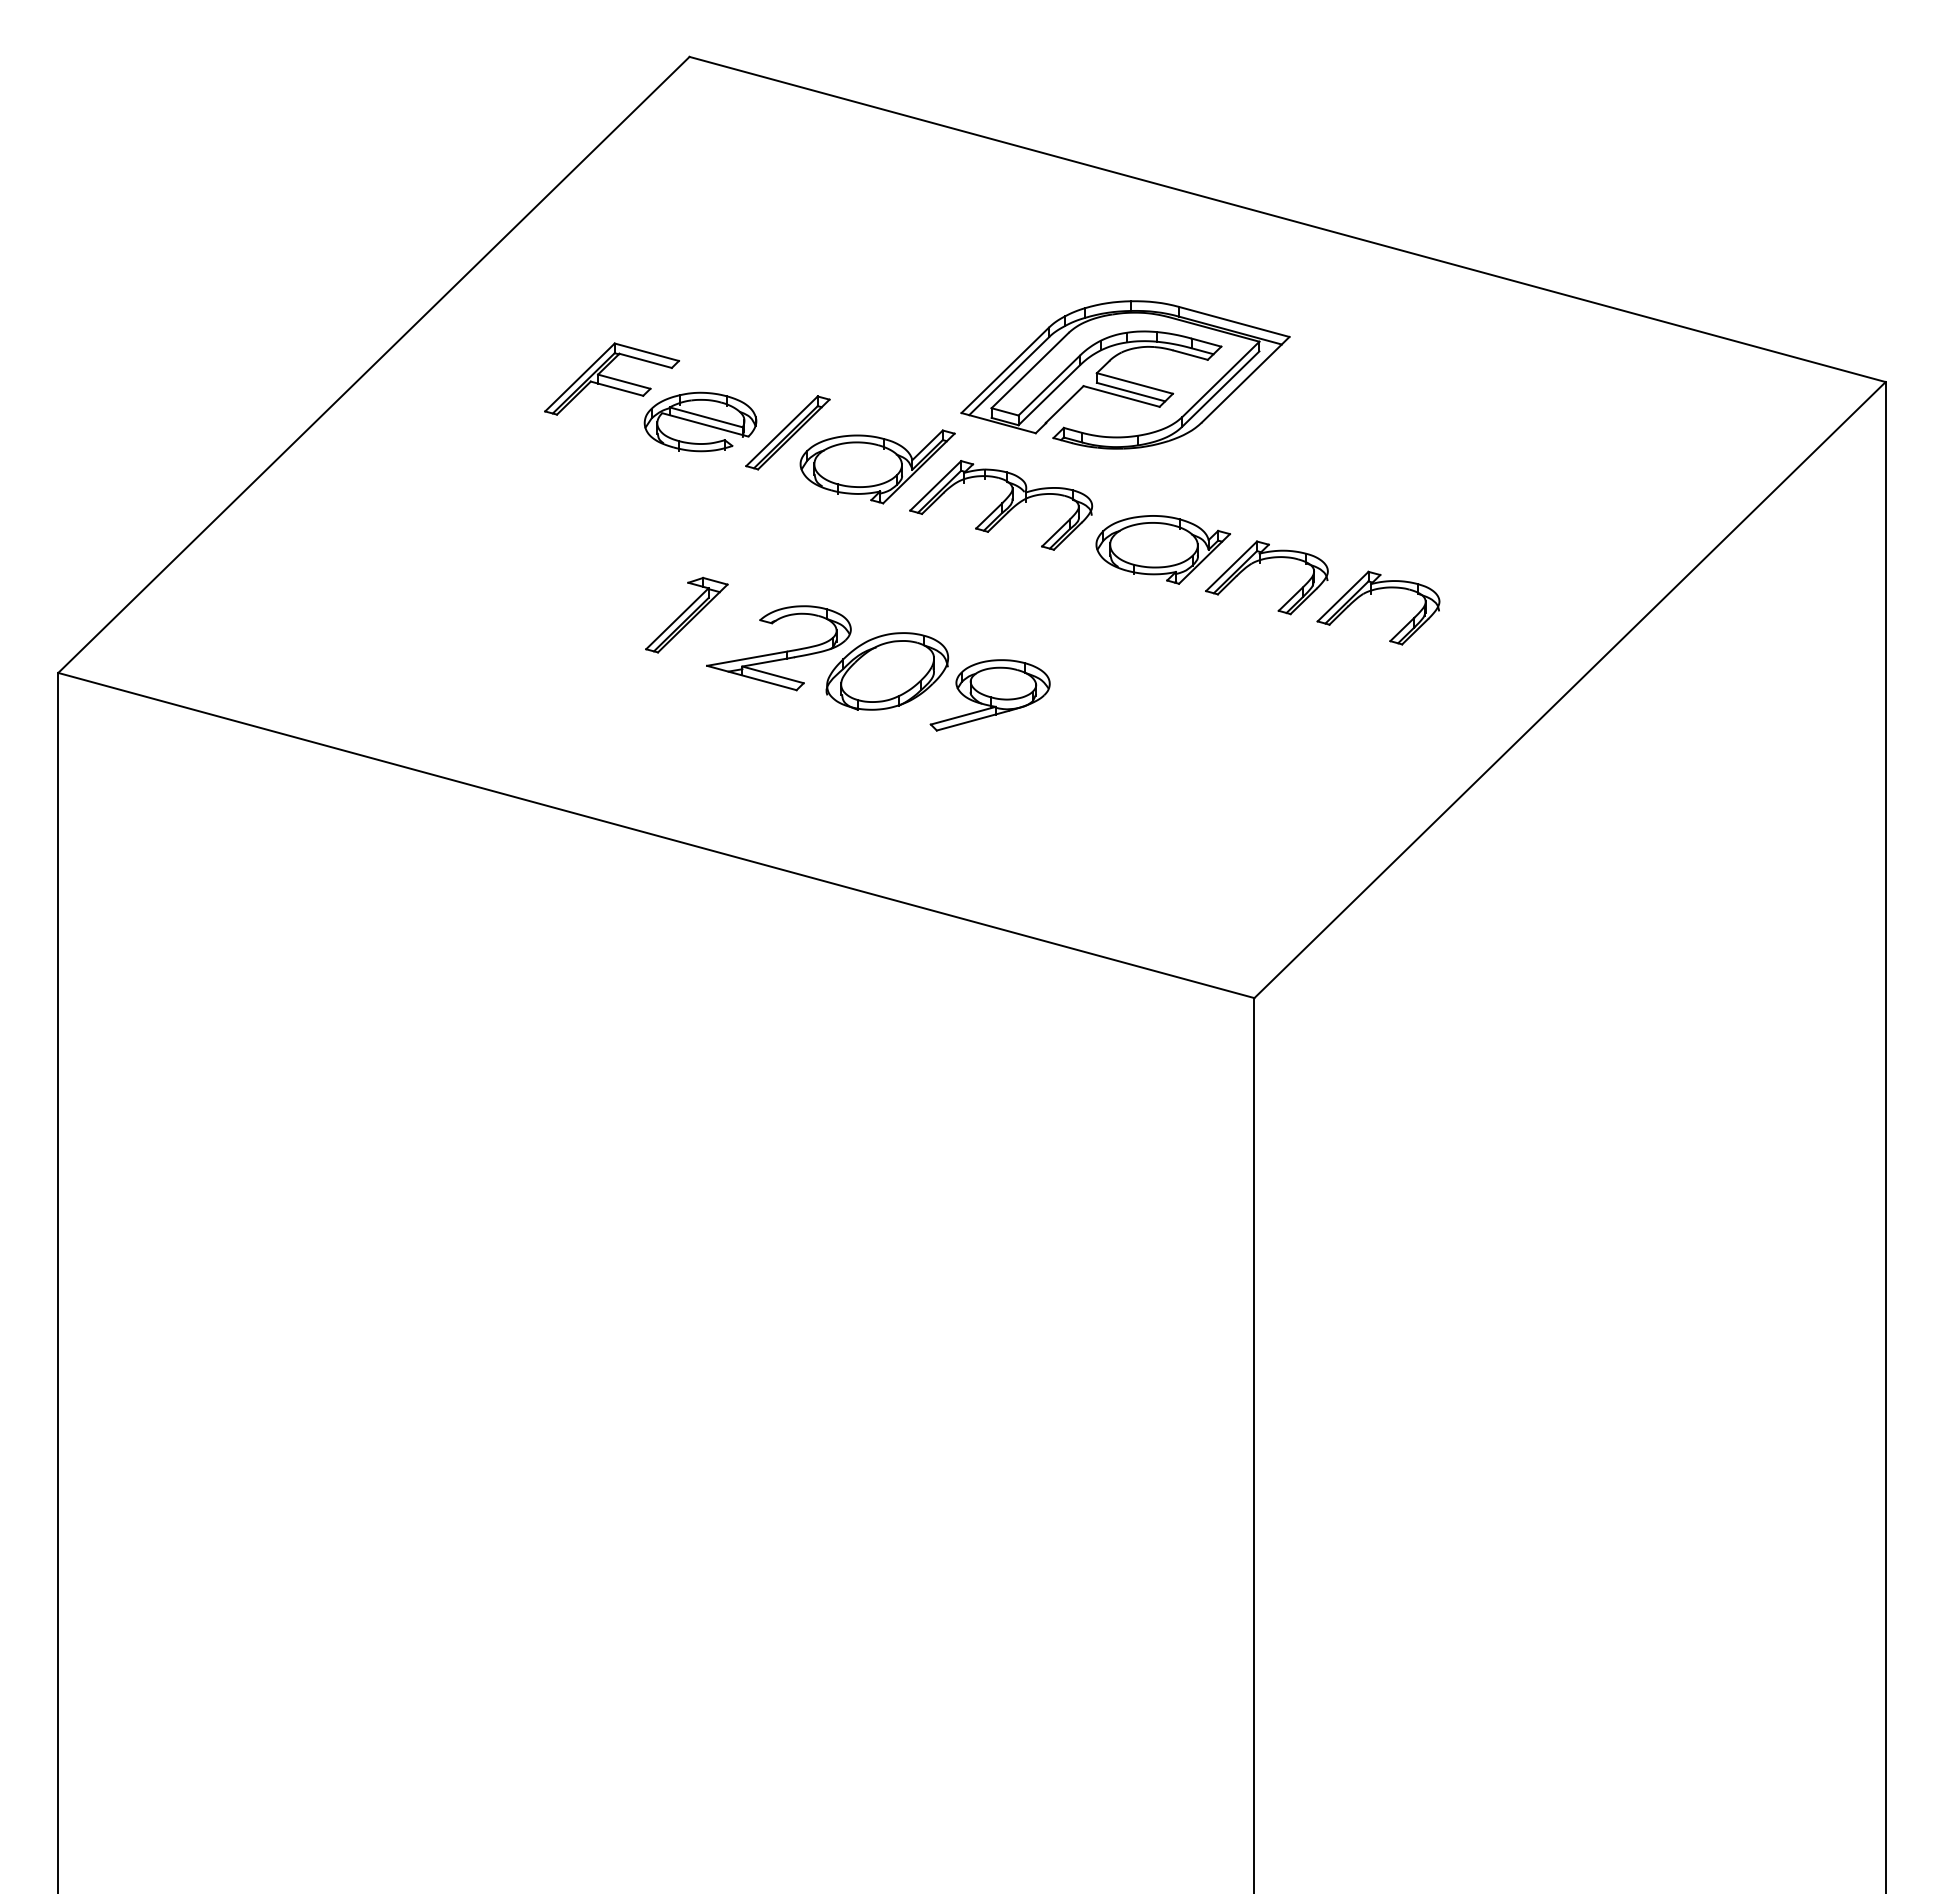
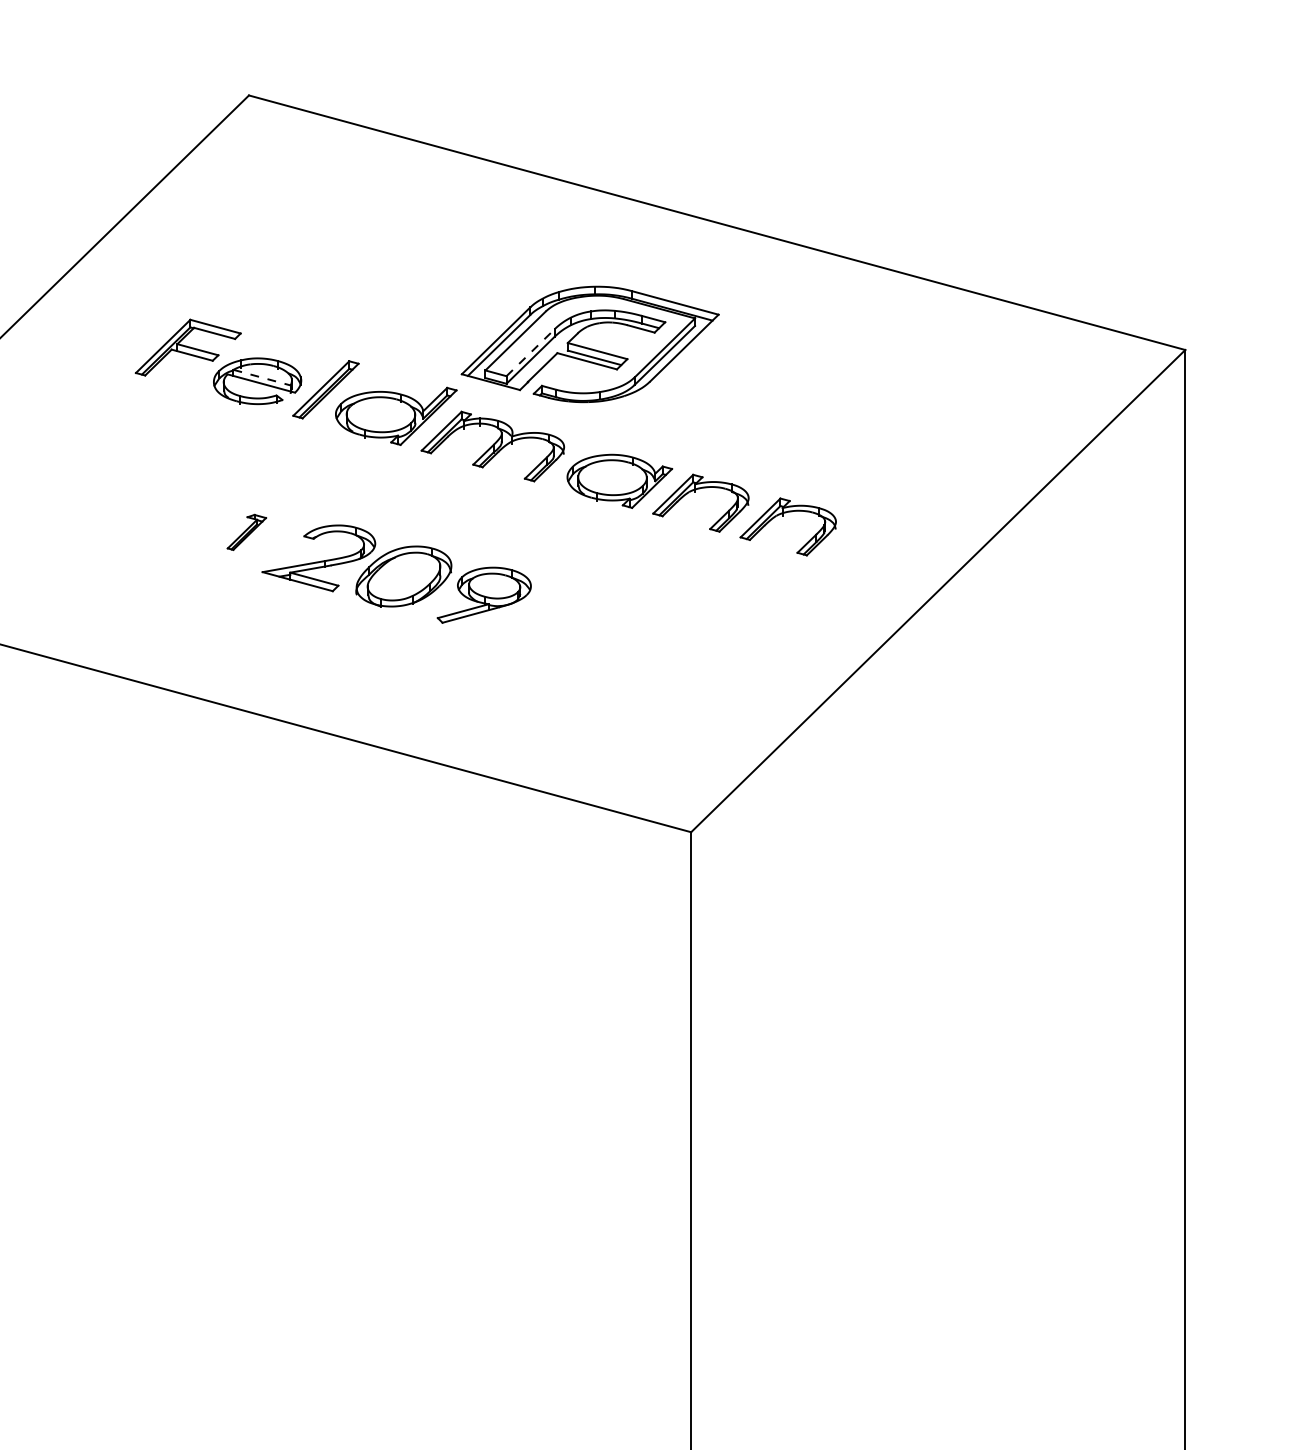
line: (1049, 385) -> (530, 352), solid -> dashed
line: (706, 417) -> (262, 377), solid -> dashed
part: (686, 614) -> (246, 531), size x0.6

